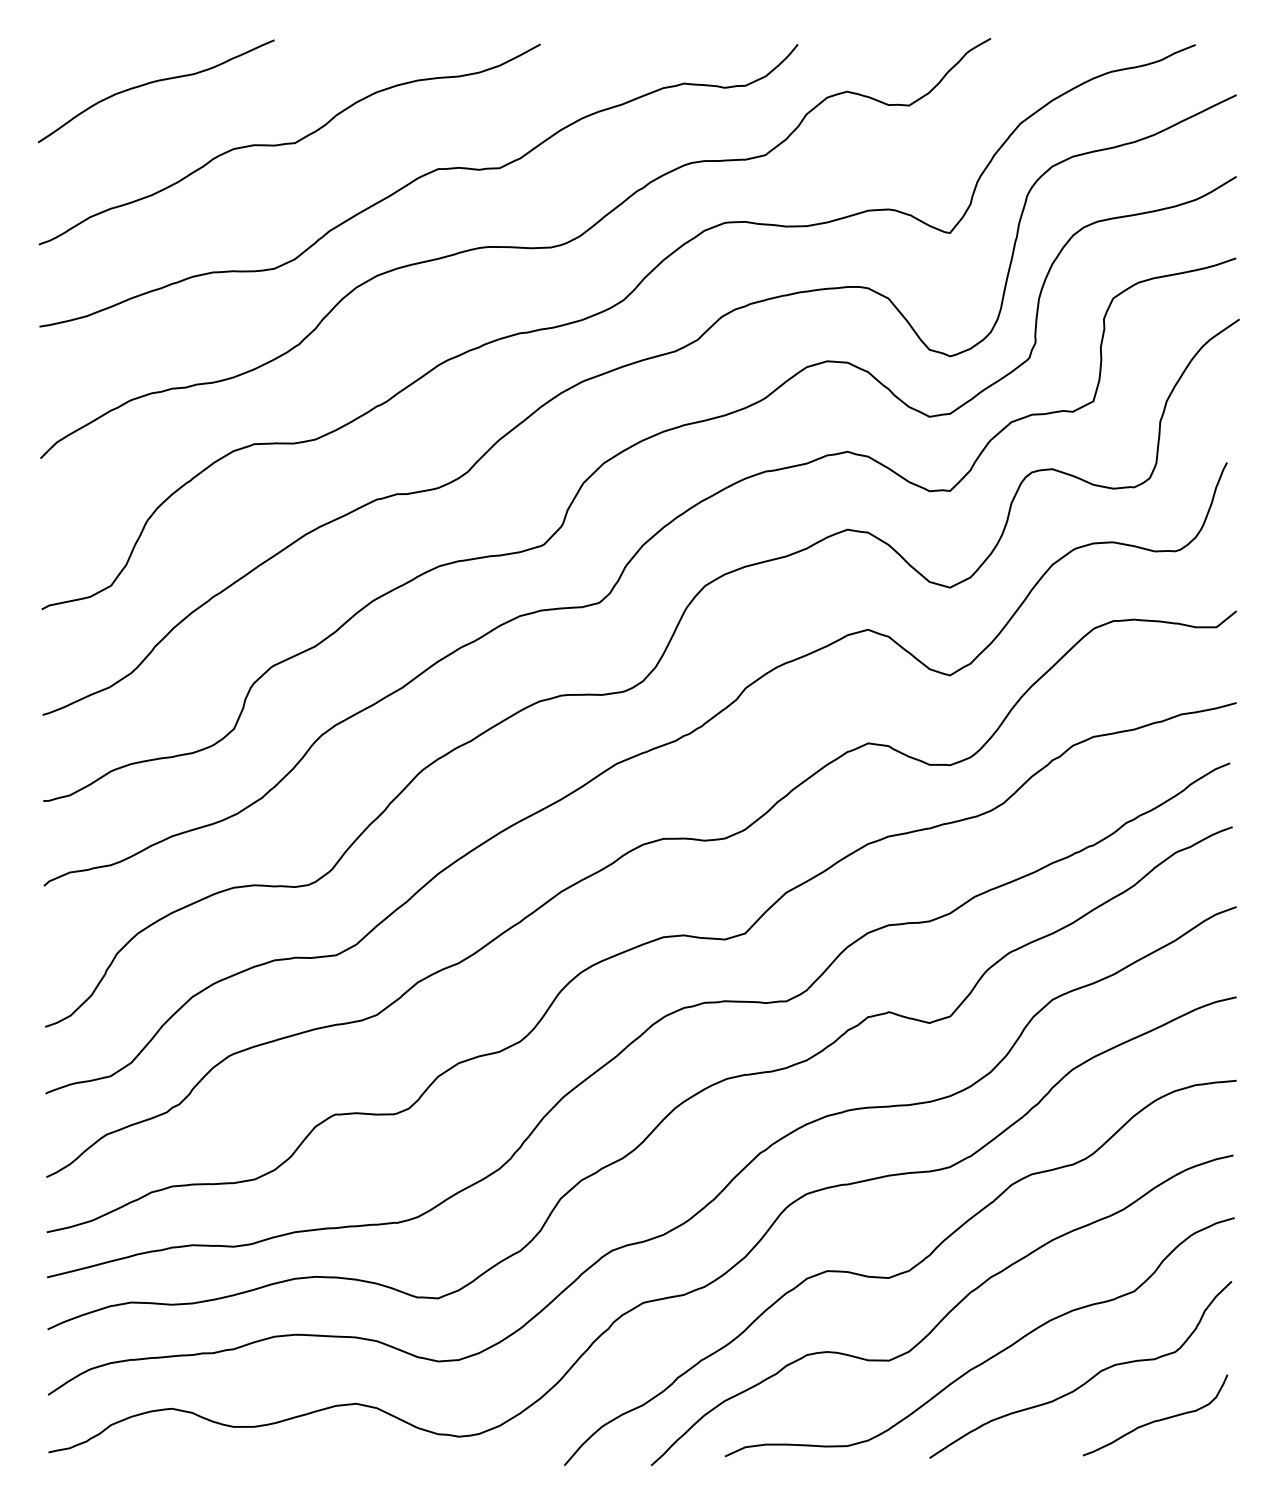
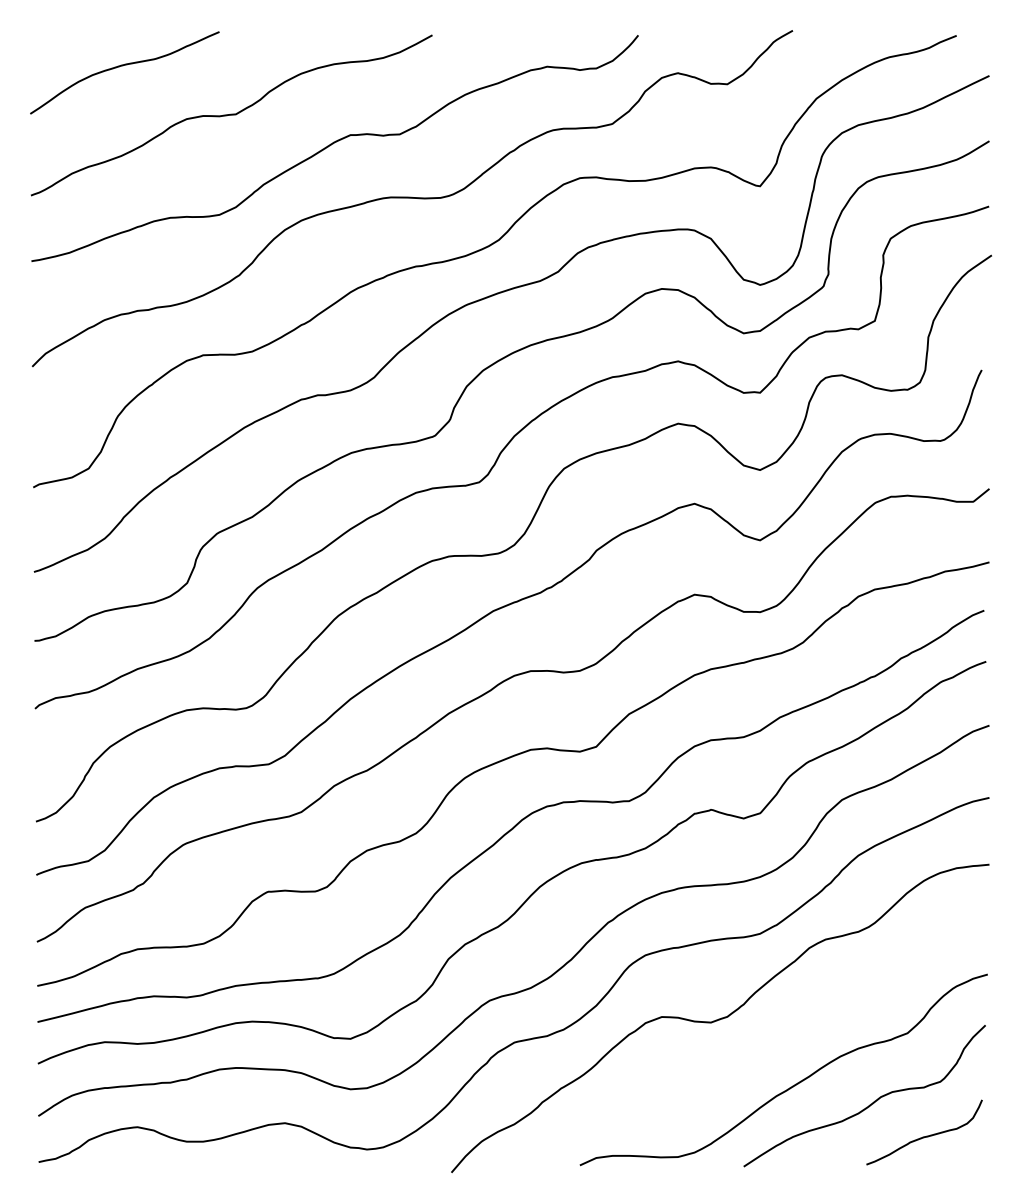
curve: (945, 1314) -> (756, 1051), removed

